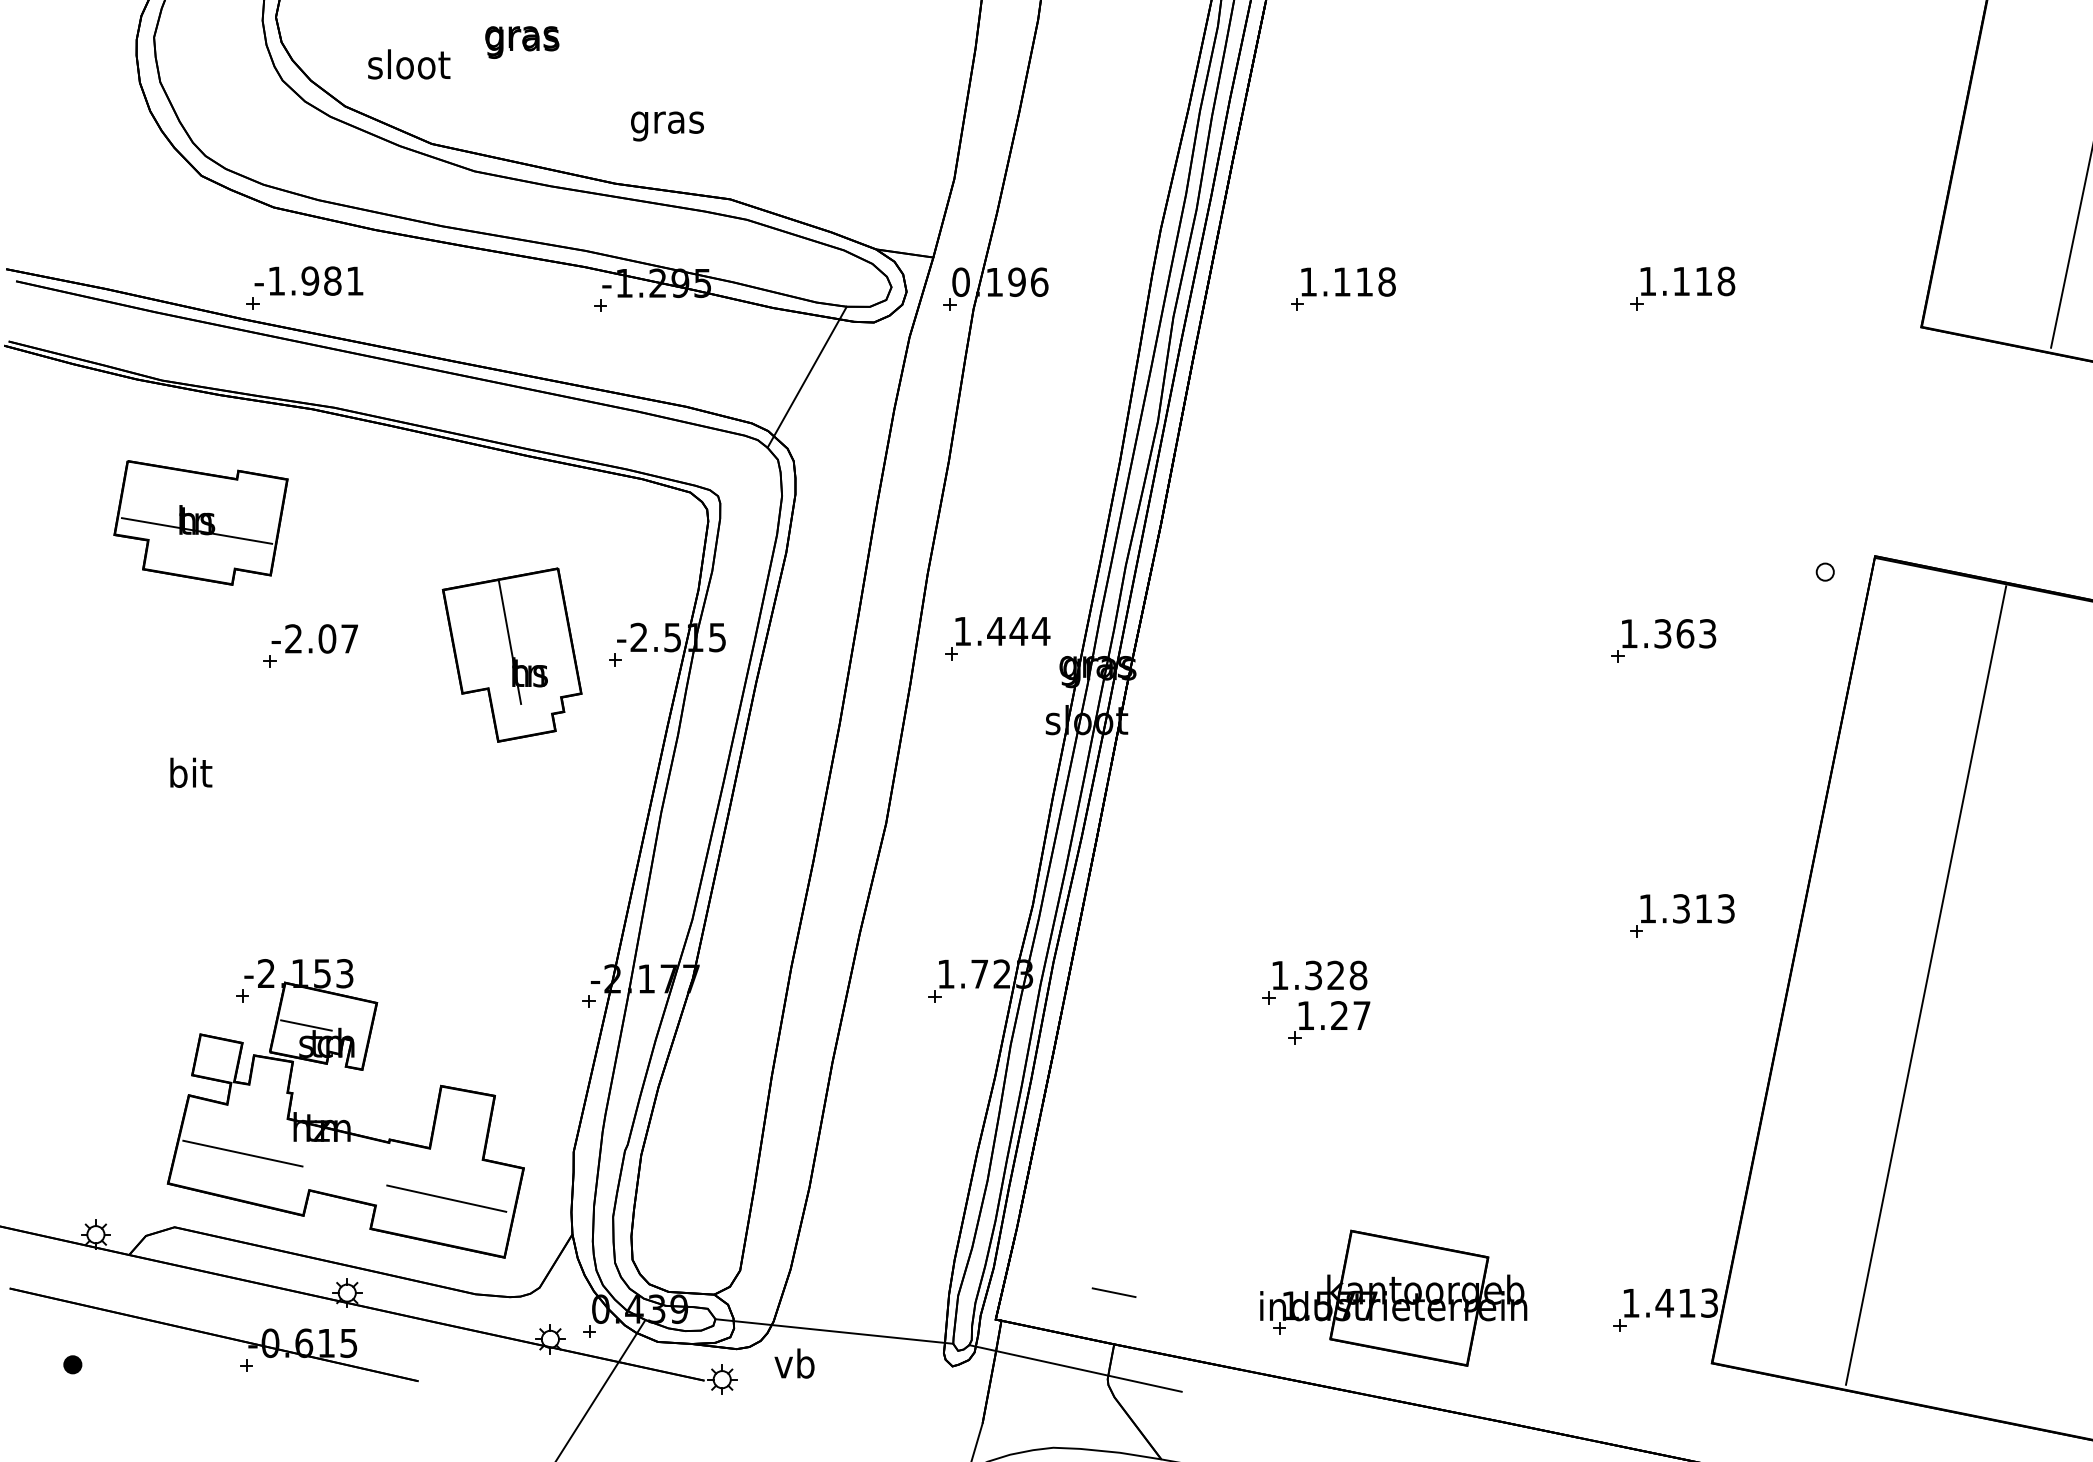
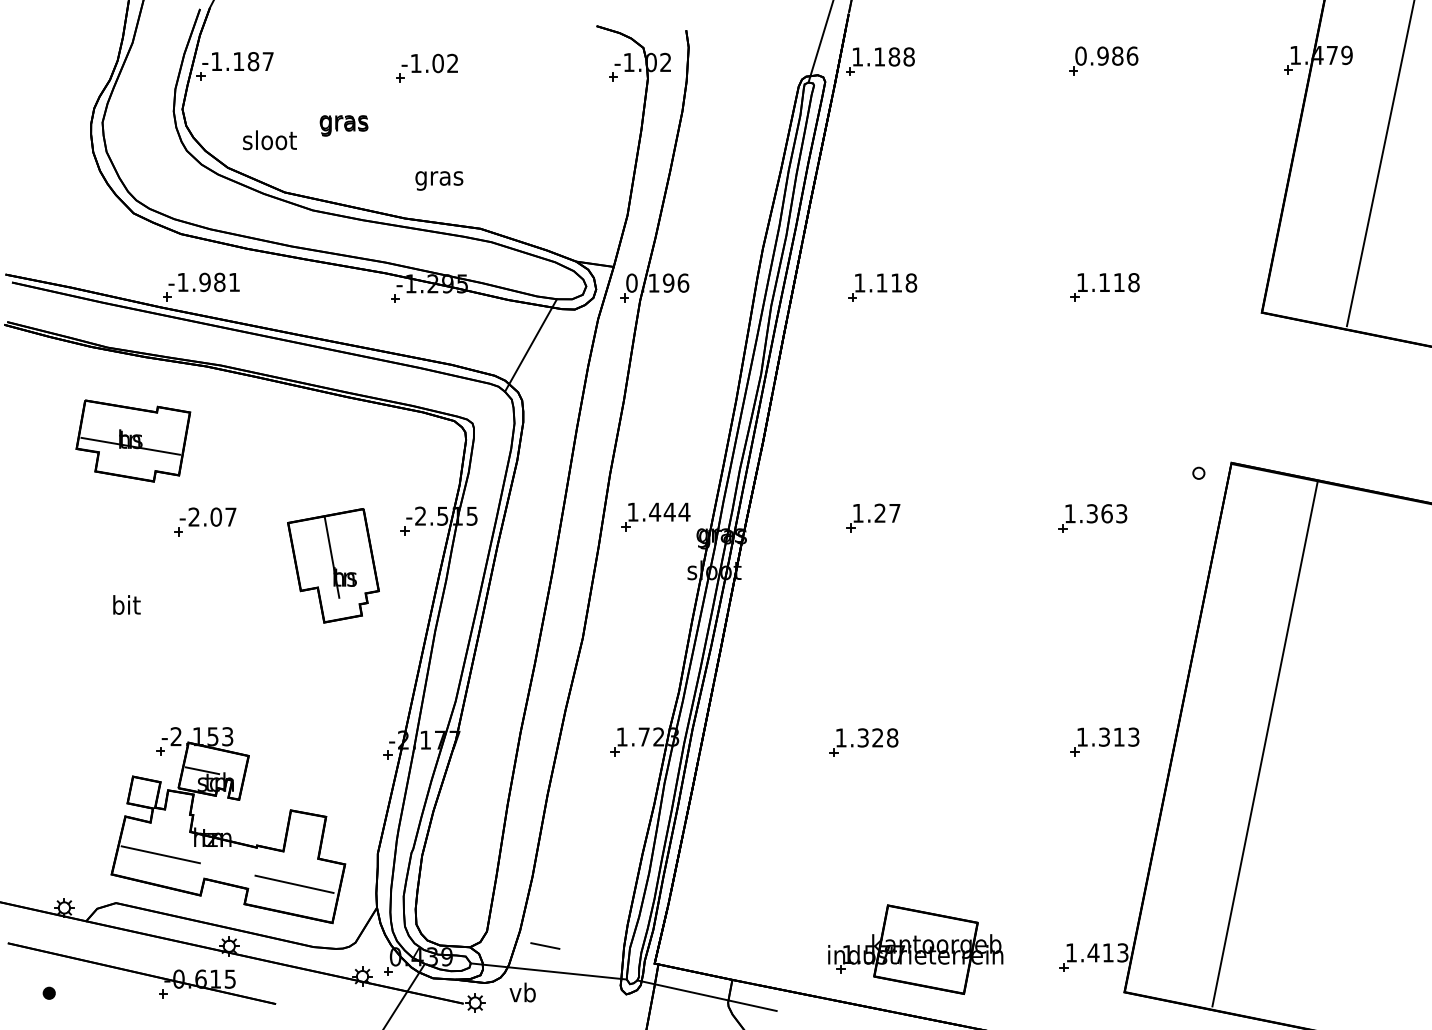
part: (512, 654) -> (333, 565), moved
part: (1681, 915) -> (1104, 741), moved
part: (1329, 1022) -> (873, 517), moved
line: (1114, 1291) -> (545, 945), moved

